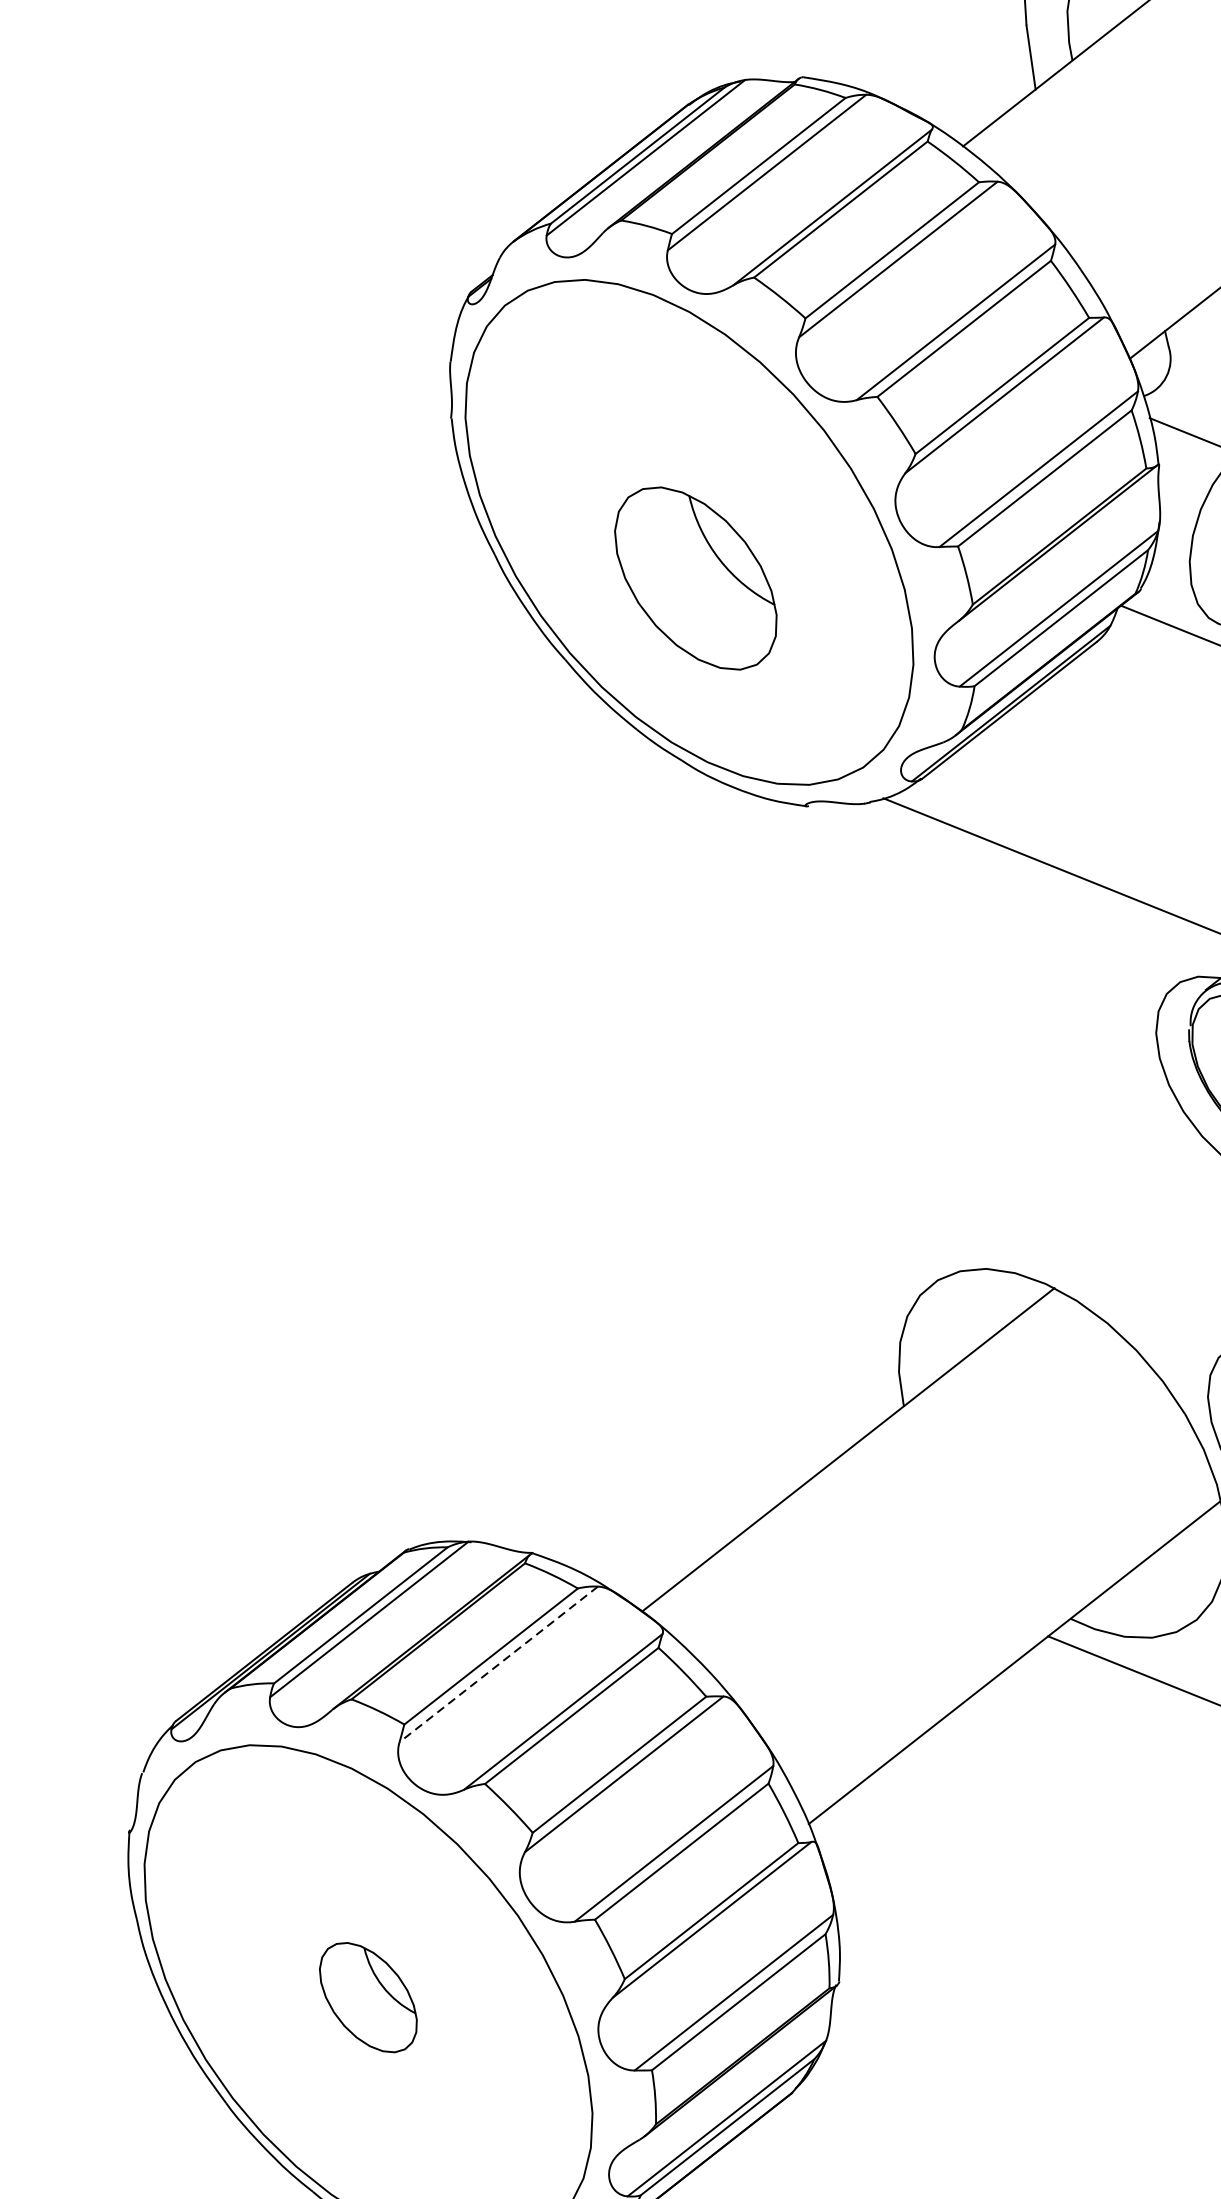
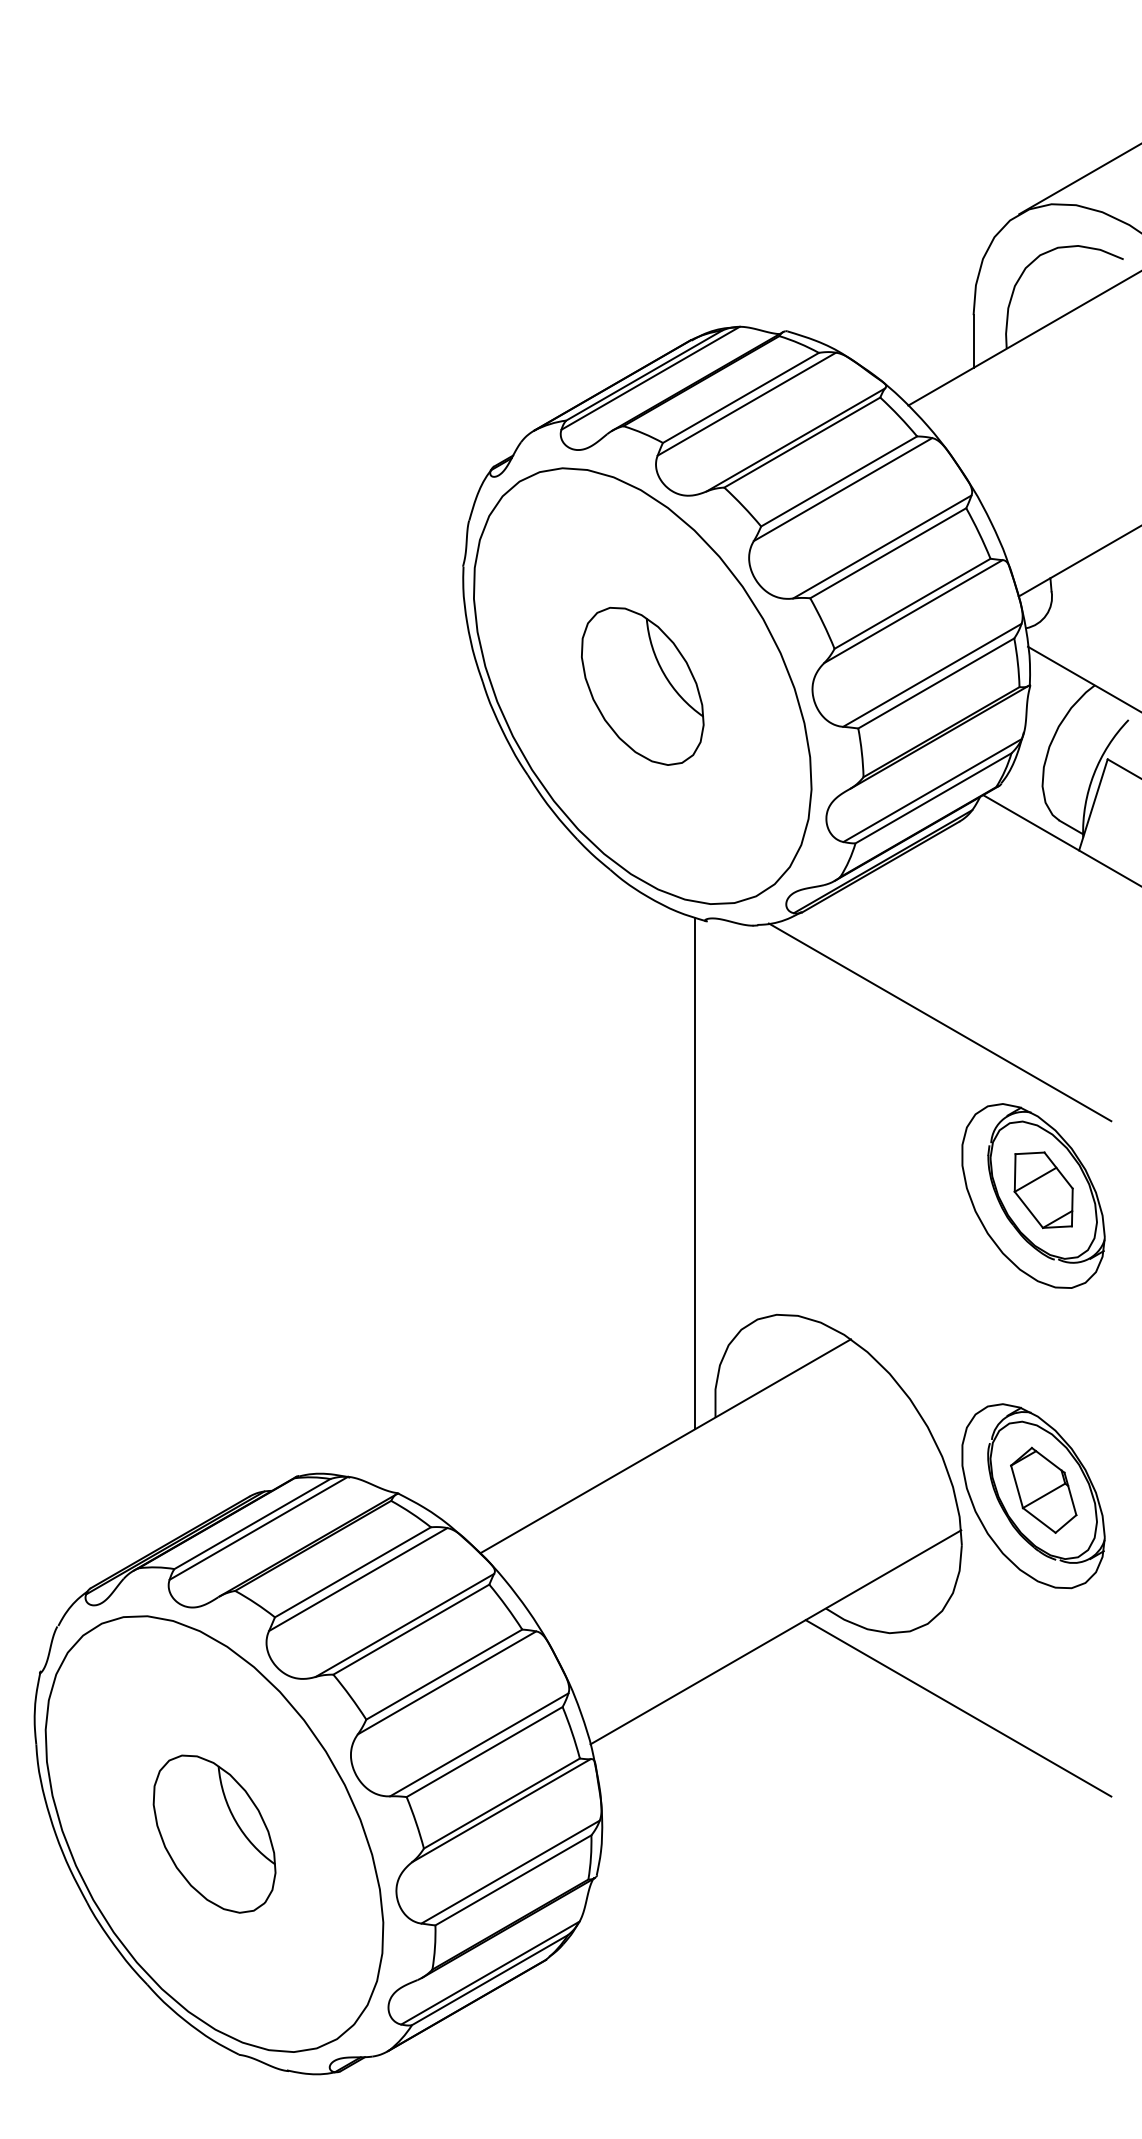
part: (695, 577) -> (642, 685), moved
line: (837, 1113) -> (695, 1173), added
line: (499, 1664) -> (358, 1579), dashed -> solid
part: (368, 1997) -> (214, 1833), size x1.67

